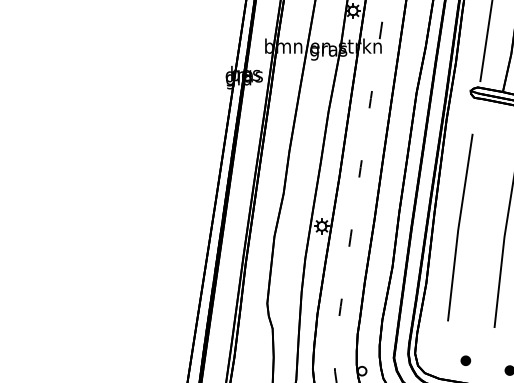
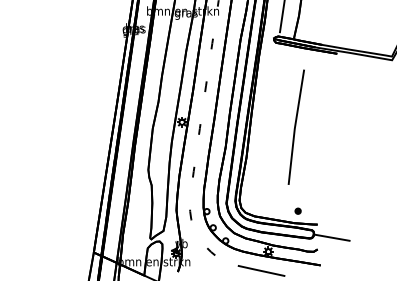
line: (460, 226) -> (267, 122), removed
part: (465, 359) -> (270, 204), removed

